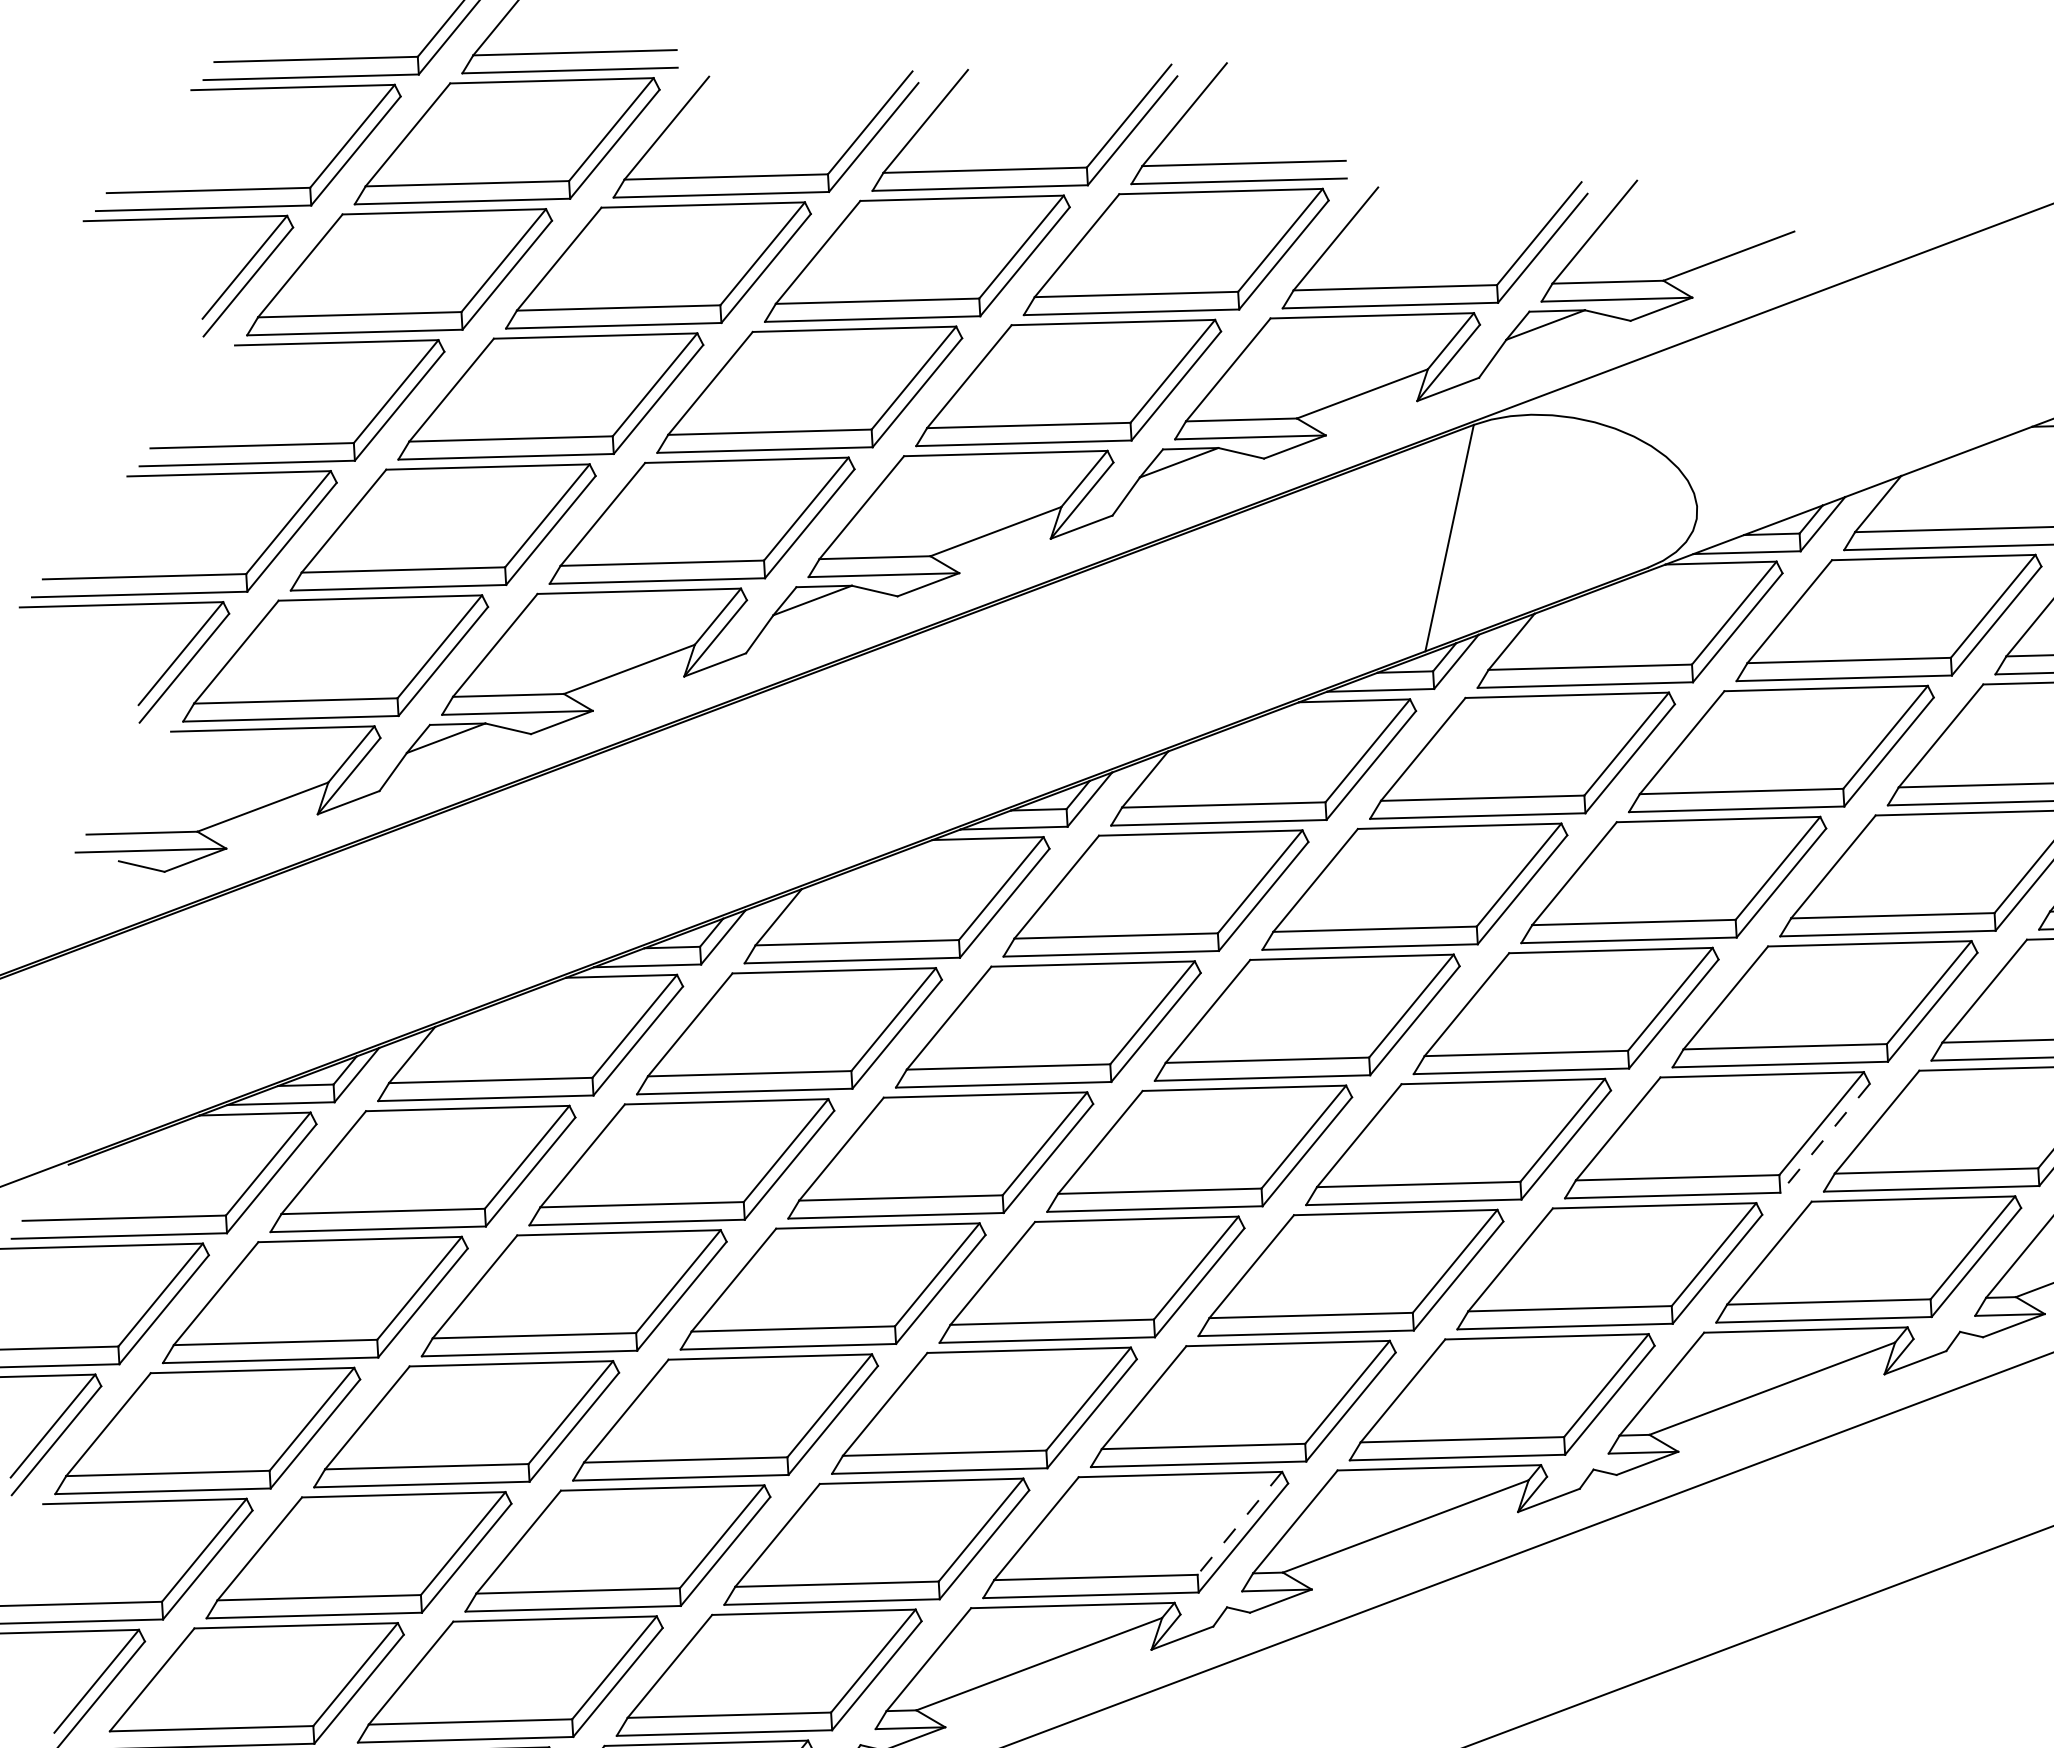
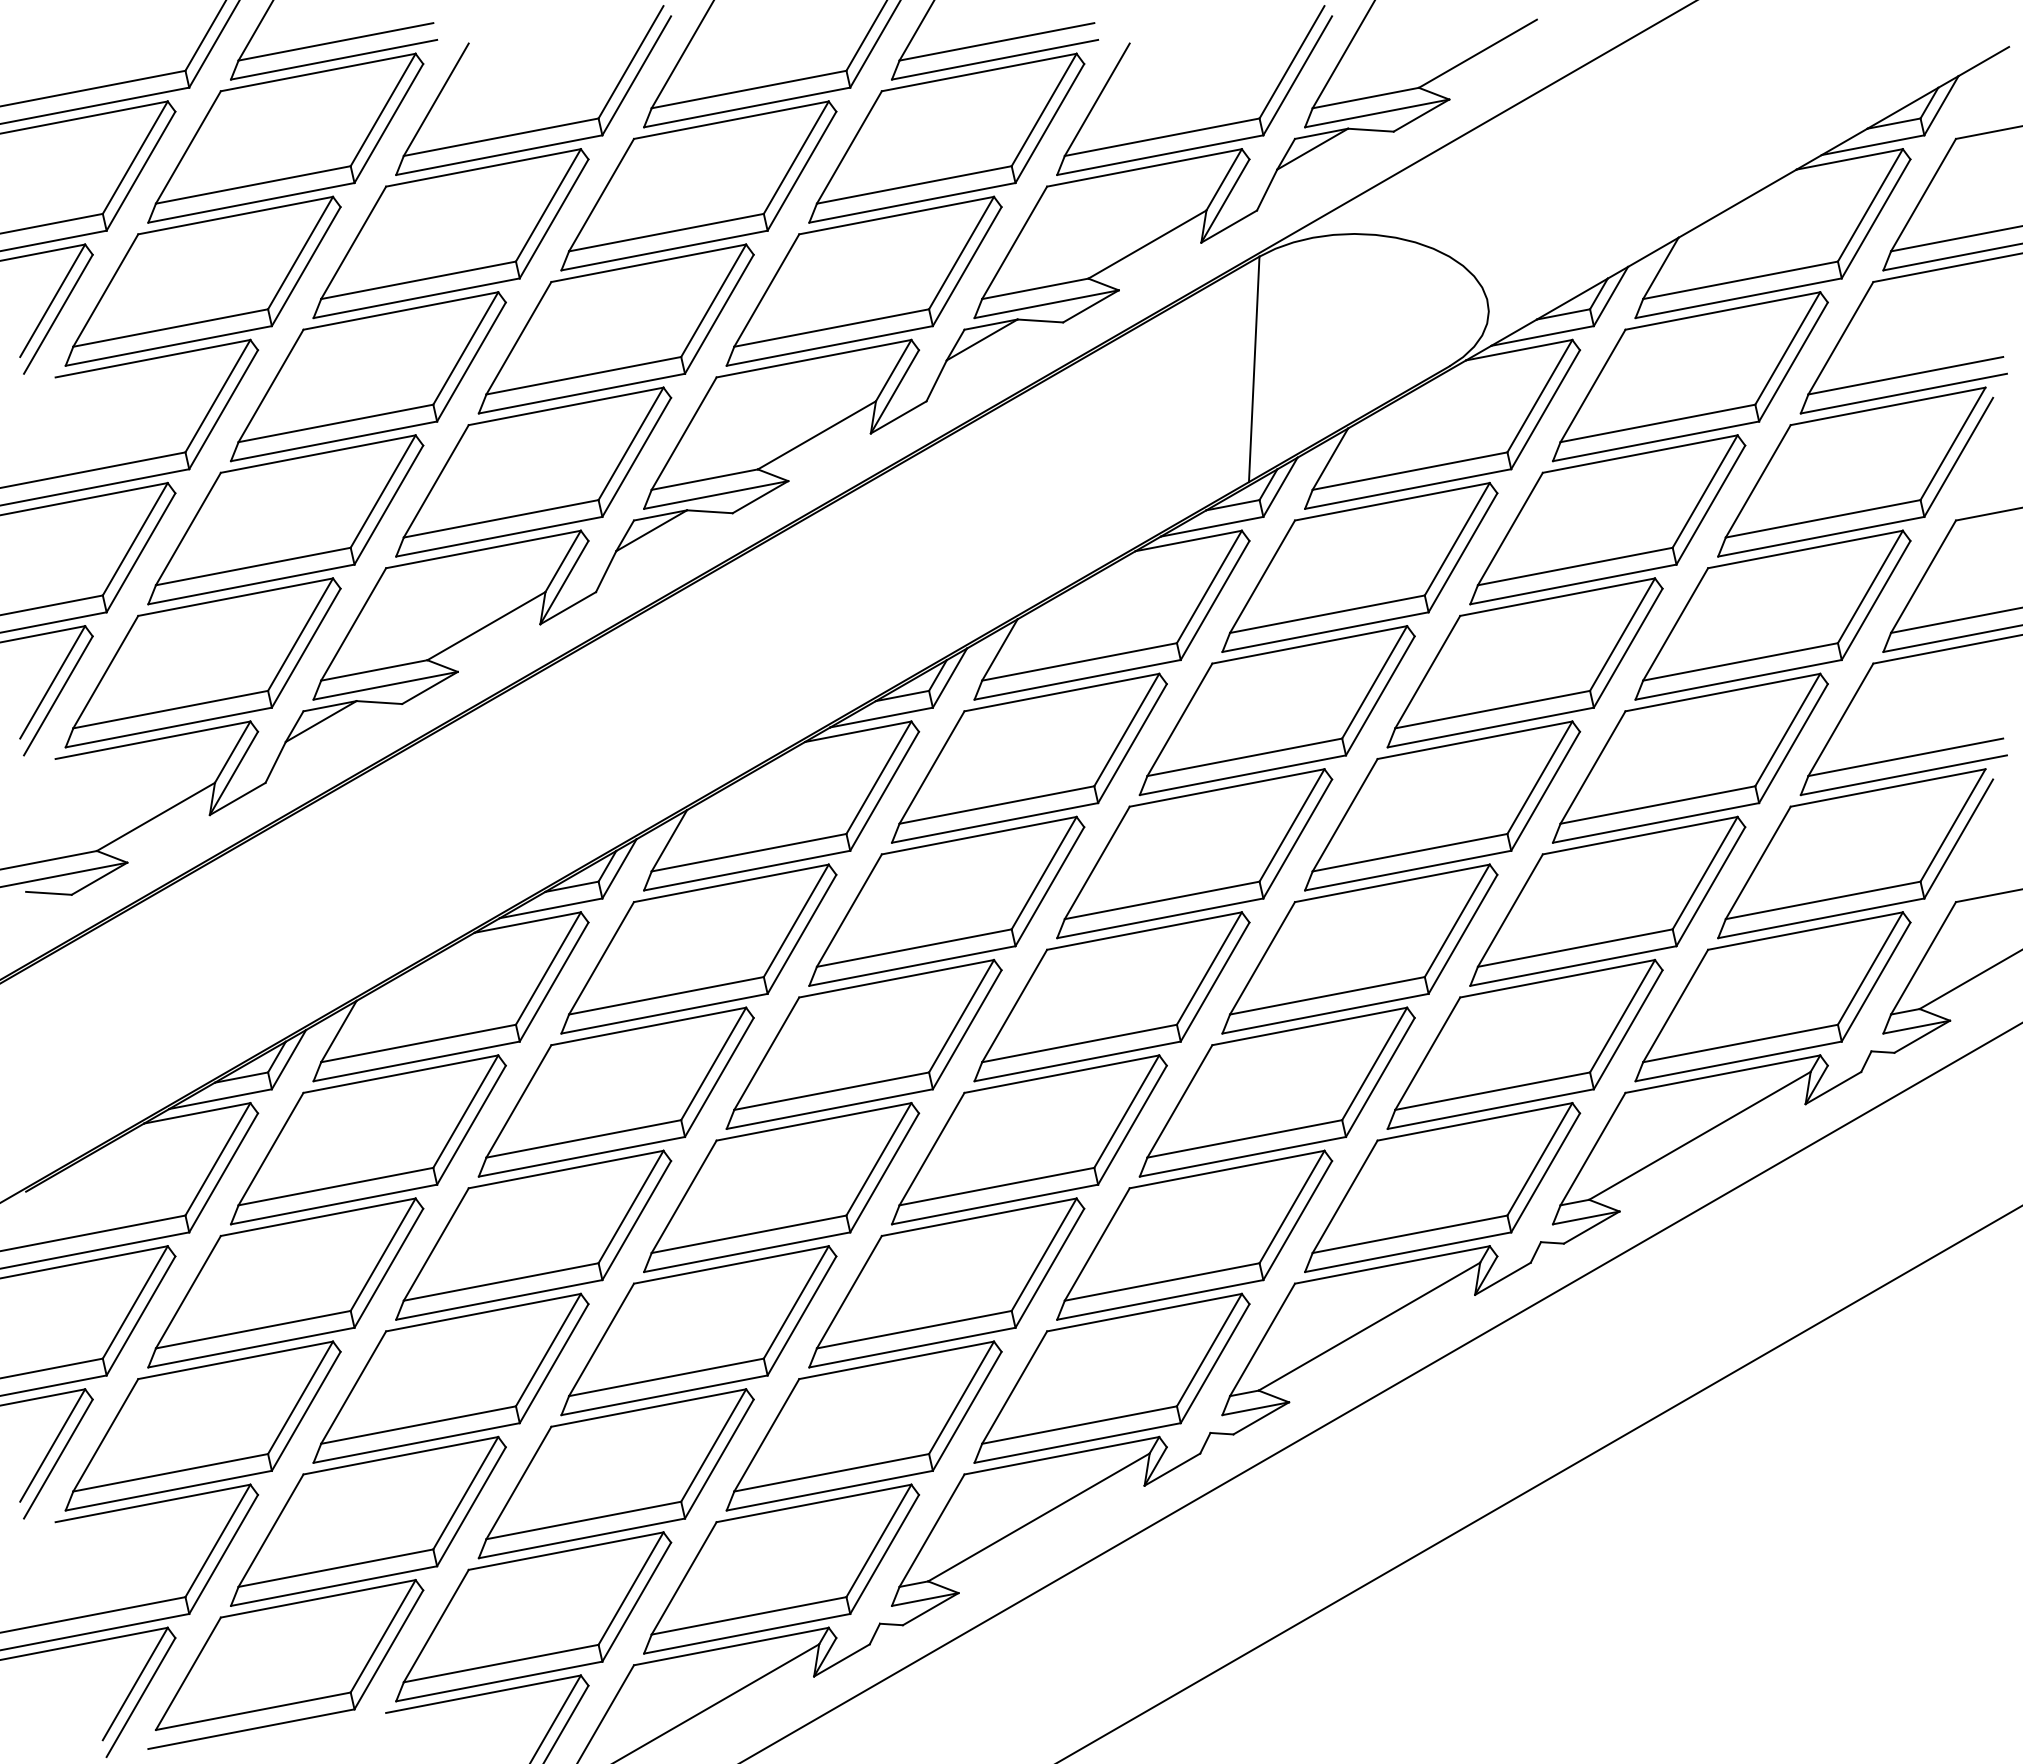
line: (1824, 1138) -> (1710, 886), dashed -> solid
line: (1239, 1523) -> (1209, 1350), dashed -> solid

